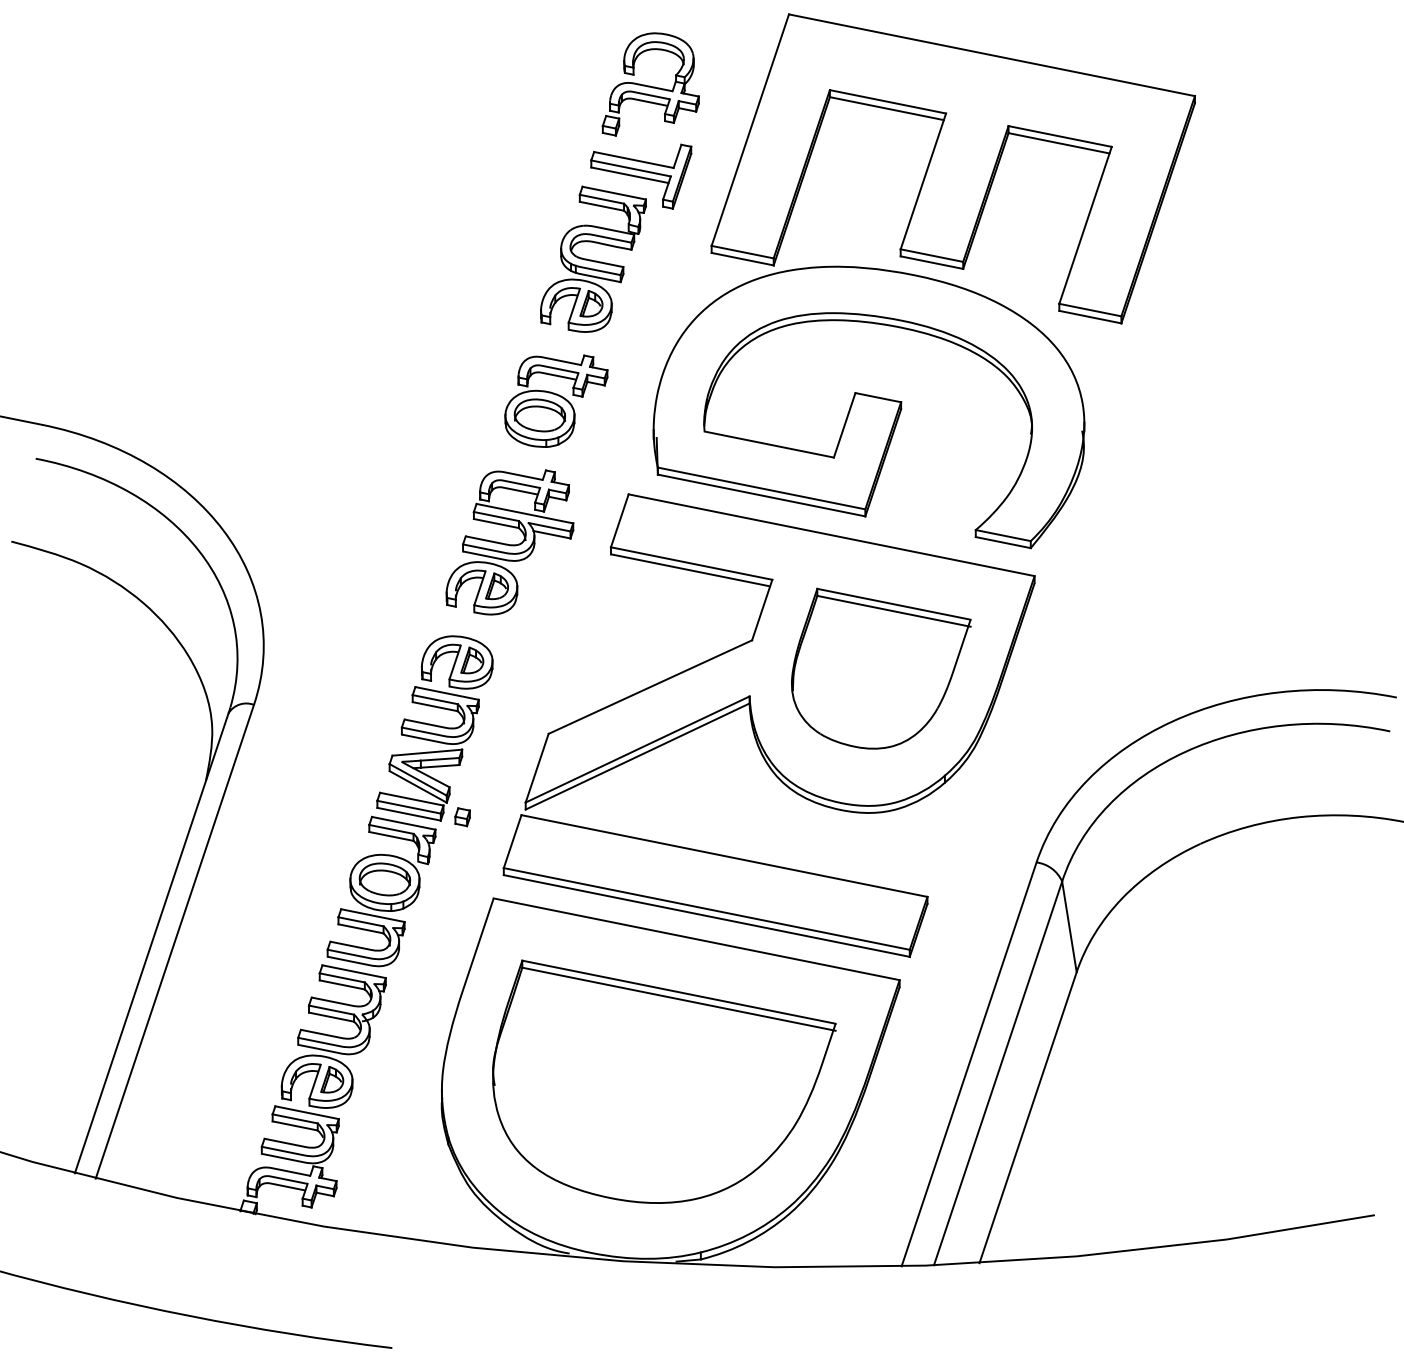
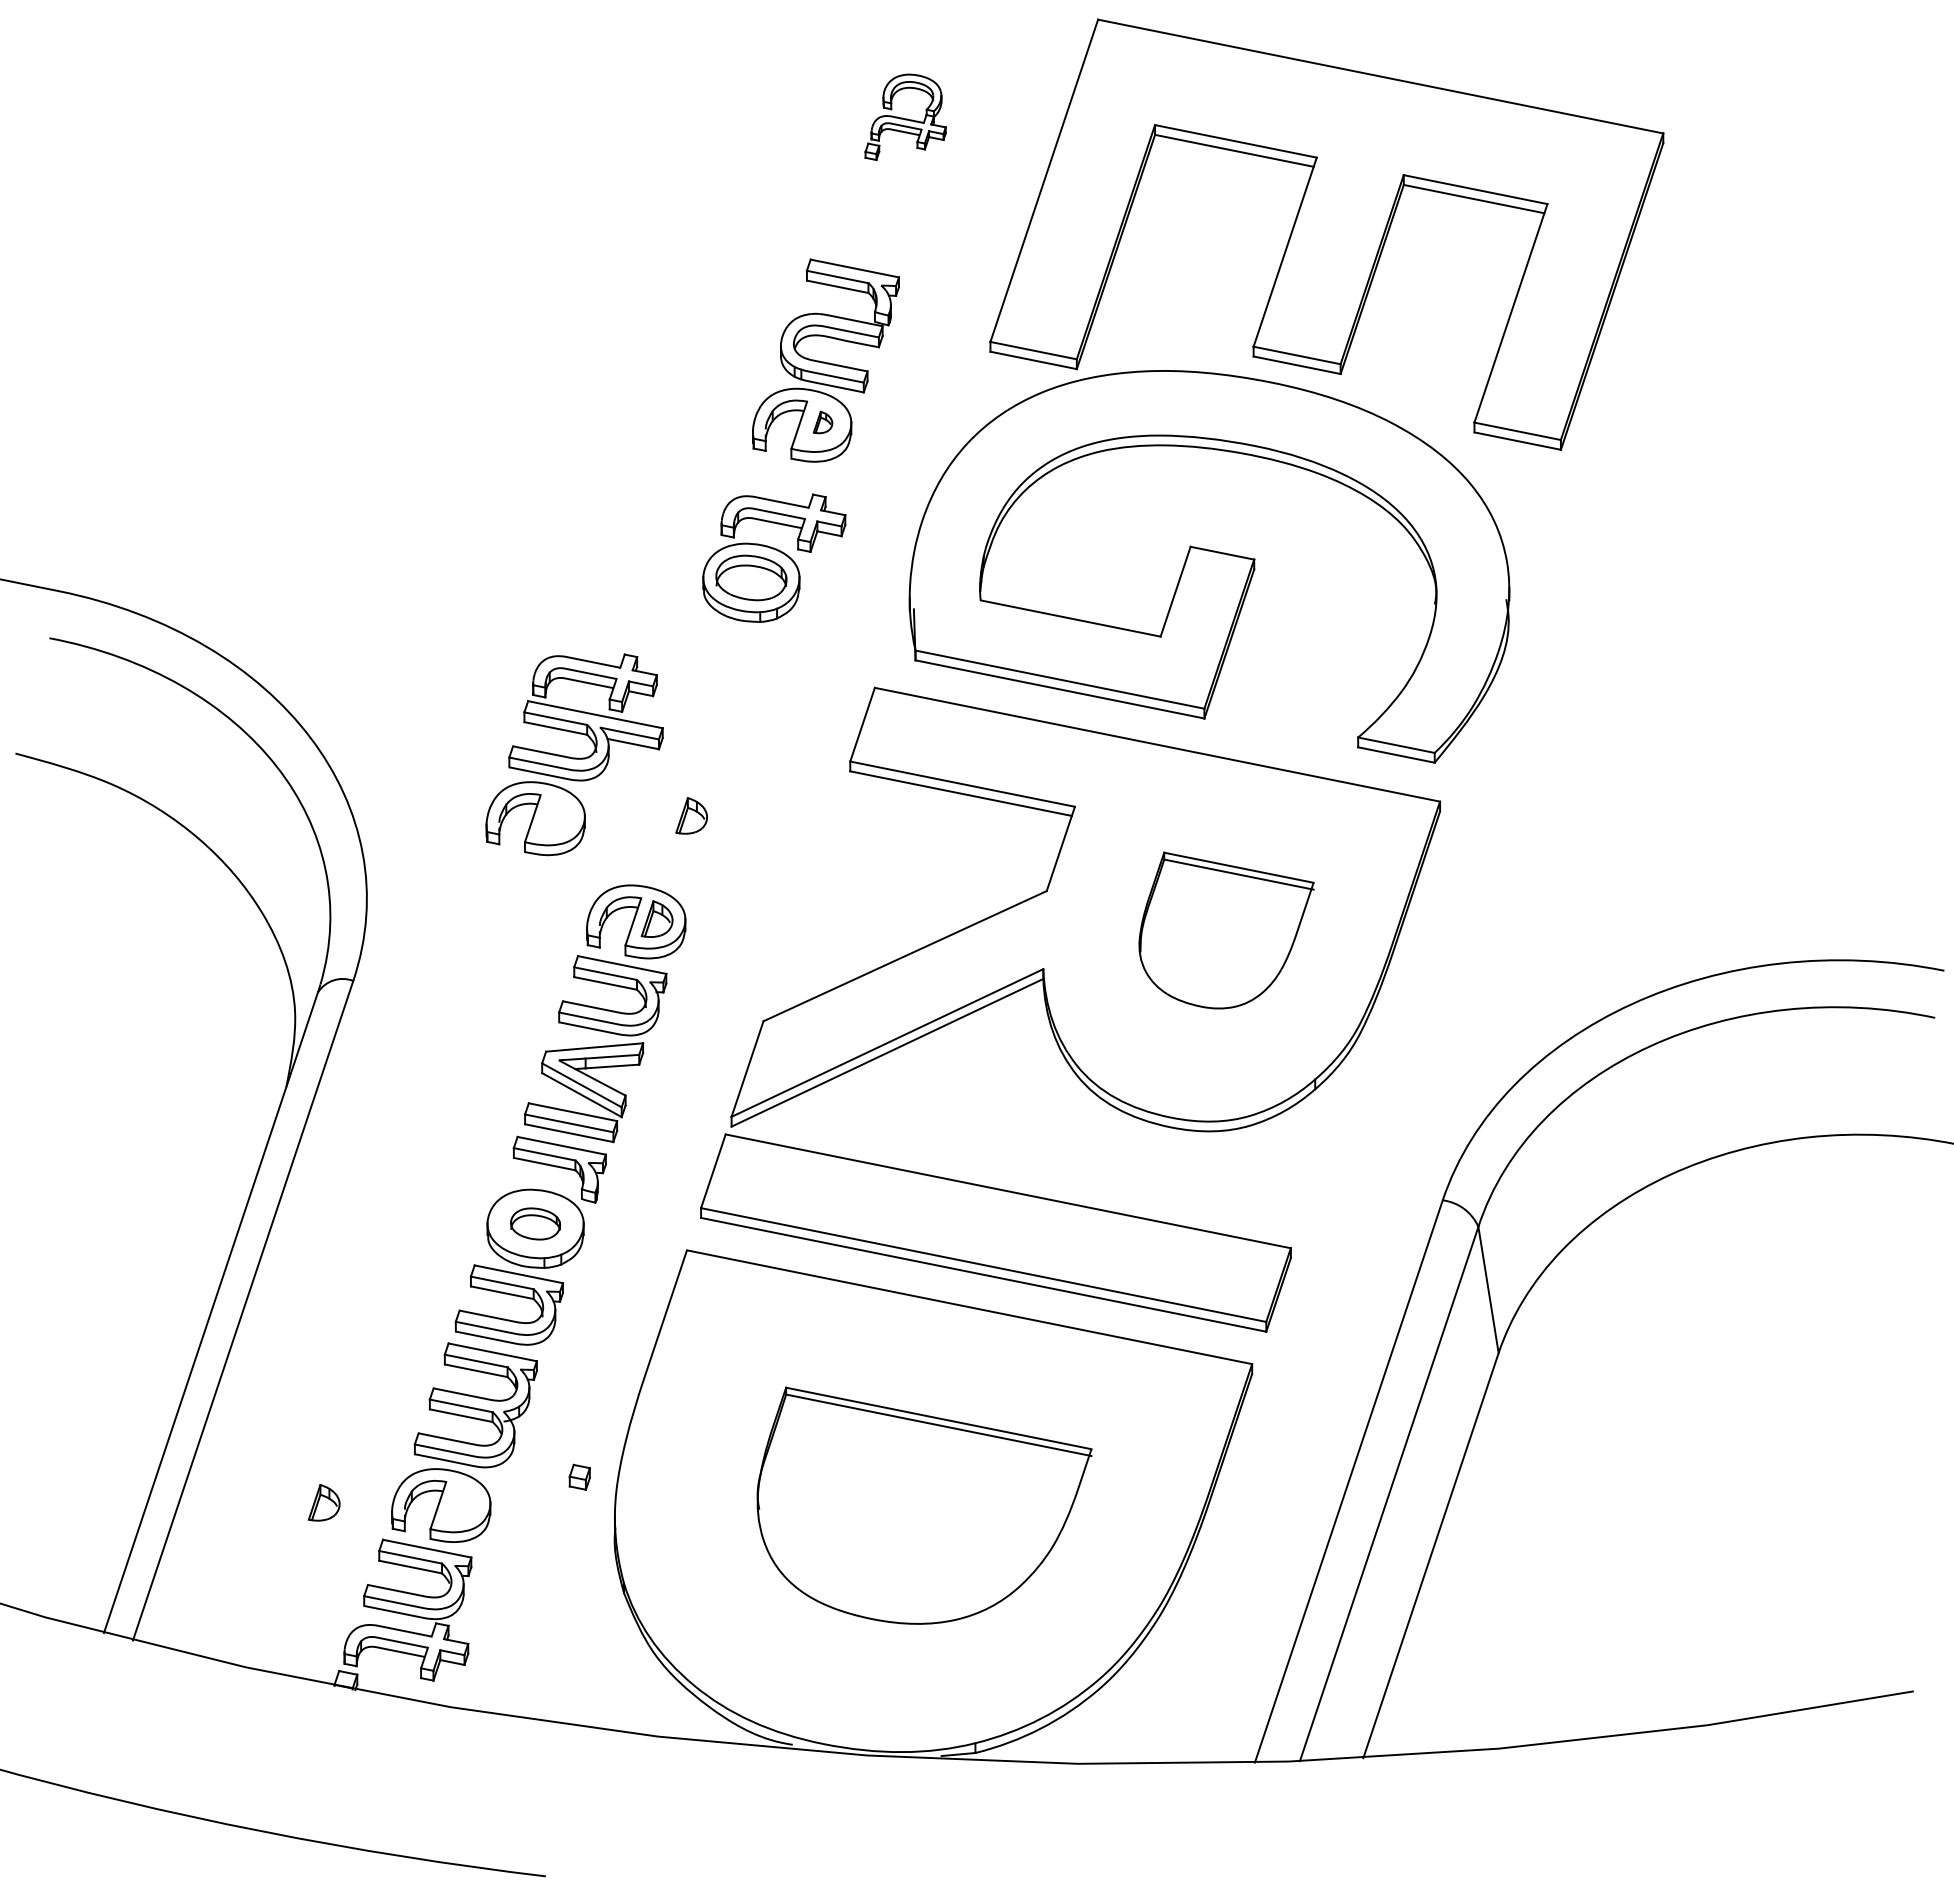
part: (650, 84) -> (905, 117), size x0.6
part: (640, 176) -> (891, 245), removed
part: (591, 303) -> (822, 422), size x0.6
part: (509, 542) -> (574, 754), moved
part: (881, 668) -> (1226, 930), size x0.7
part: (462, 816) -> (579, 1476), moved
part: (384, 879) -> (535, 1223), size x0.7
part: (331, 1079) -> (323, 1502), moved
part: (664, 1081) -> (924, 1505), size x0.7

